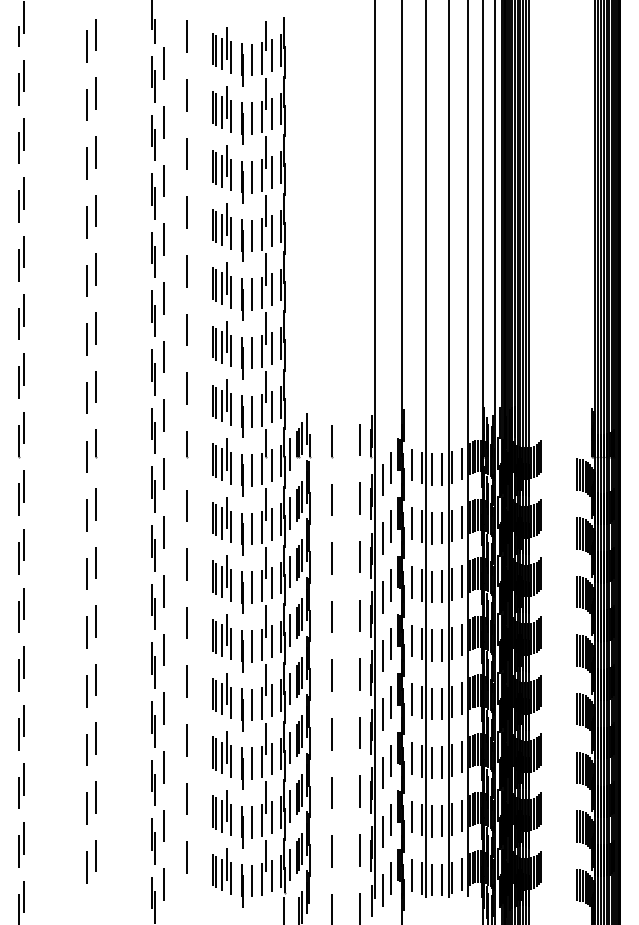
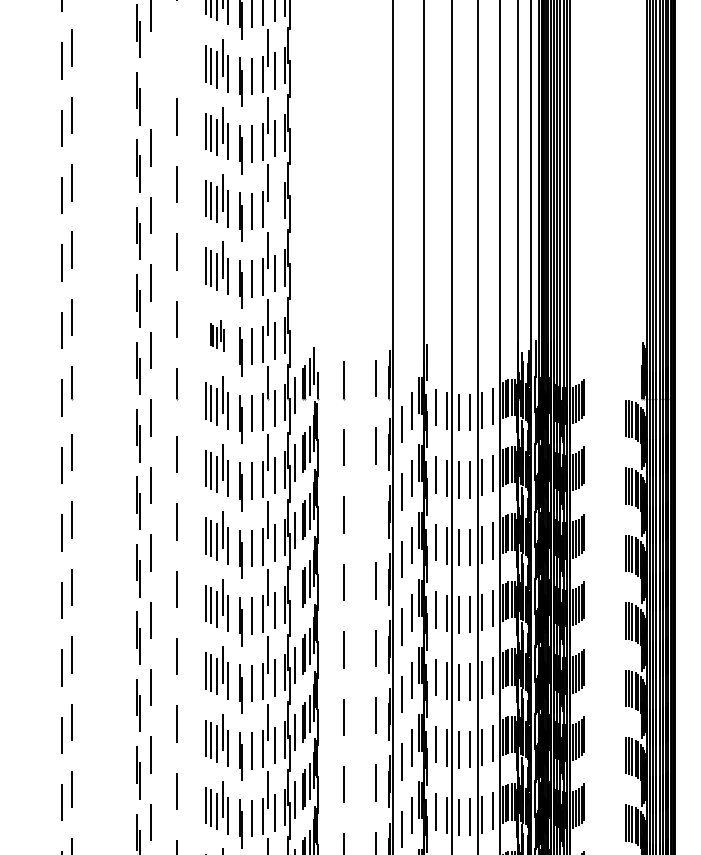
line: (186, 153) -> (176, 49), removed
line: (163, 180) -> (149, 80), removed
line: (272, 289) -> (275, 205), removed
part: (221, 402) -> (216, 335), size x0.6
line: (359, 556) -> (375, 512), removed
line: (289, 630) -> (294, 597), removed

